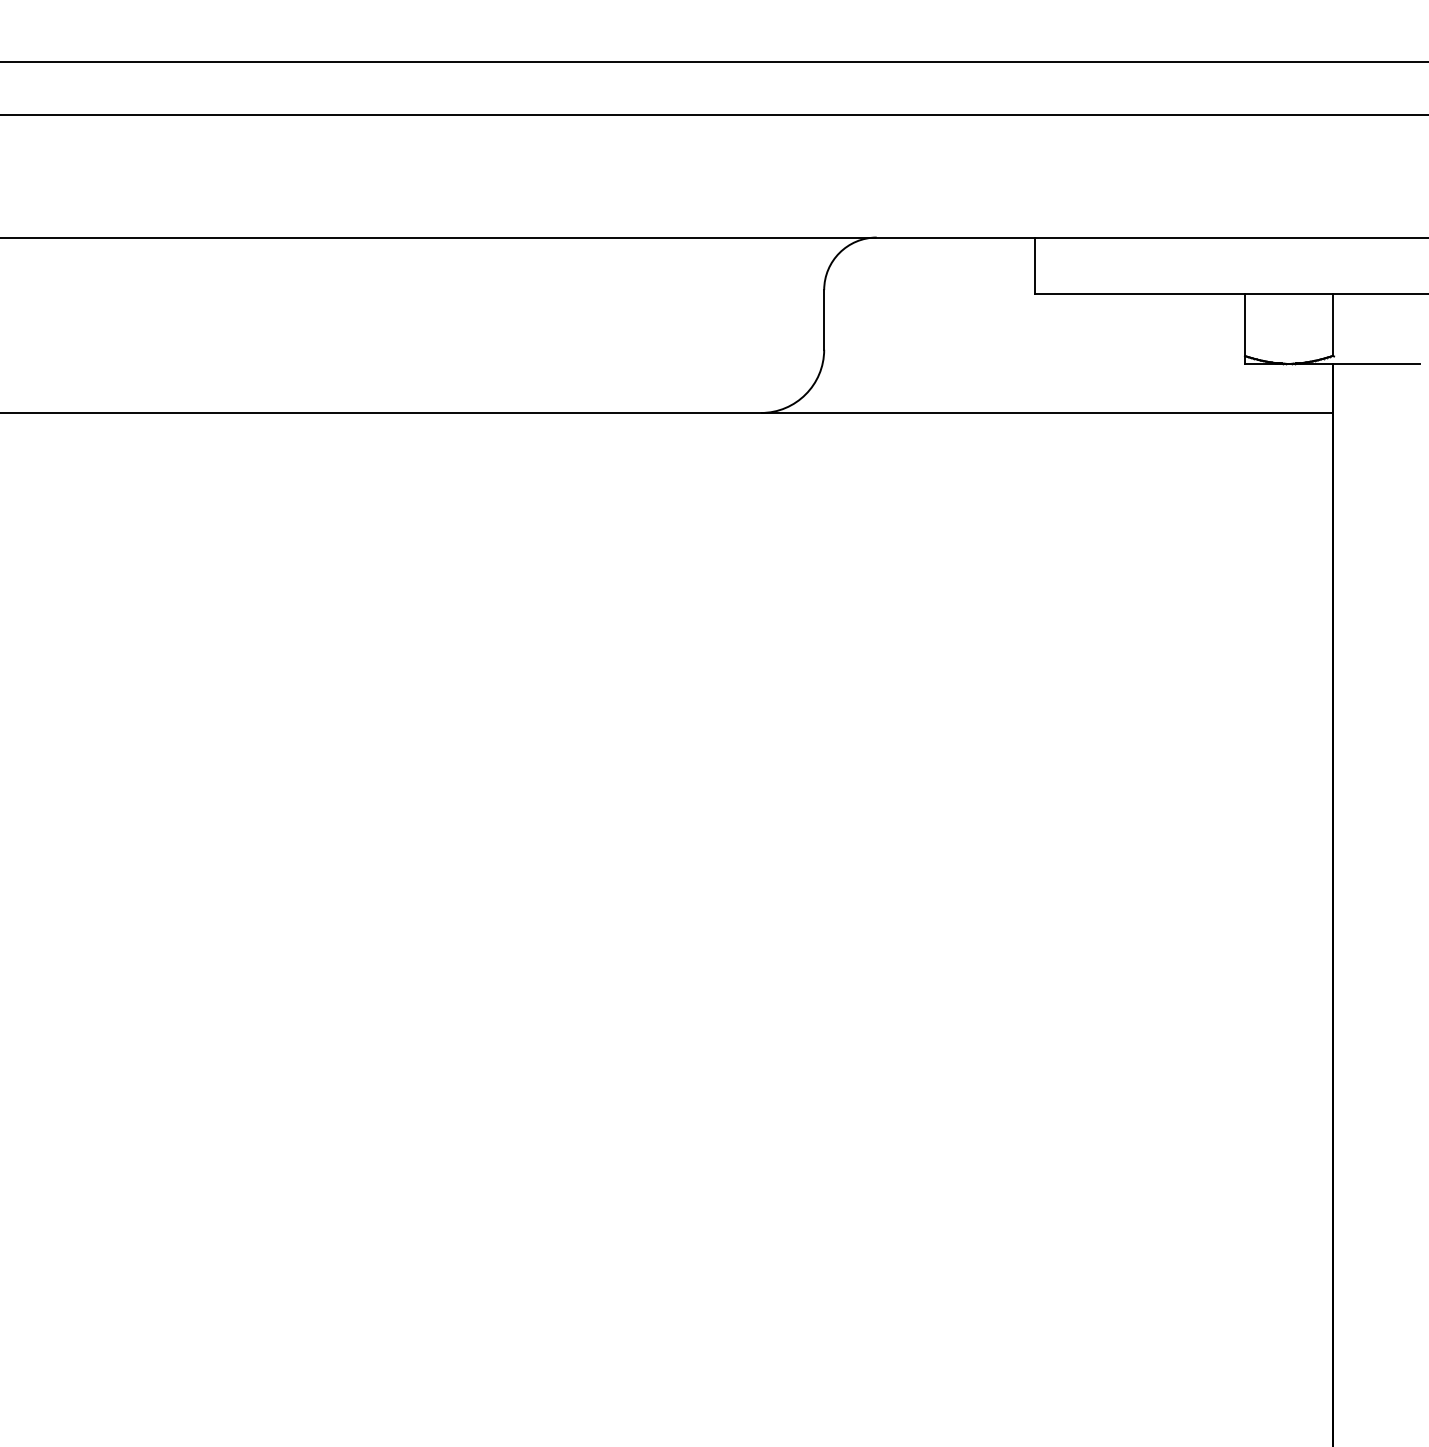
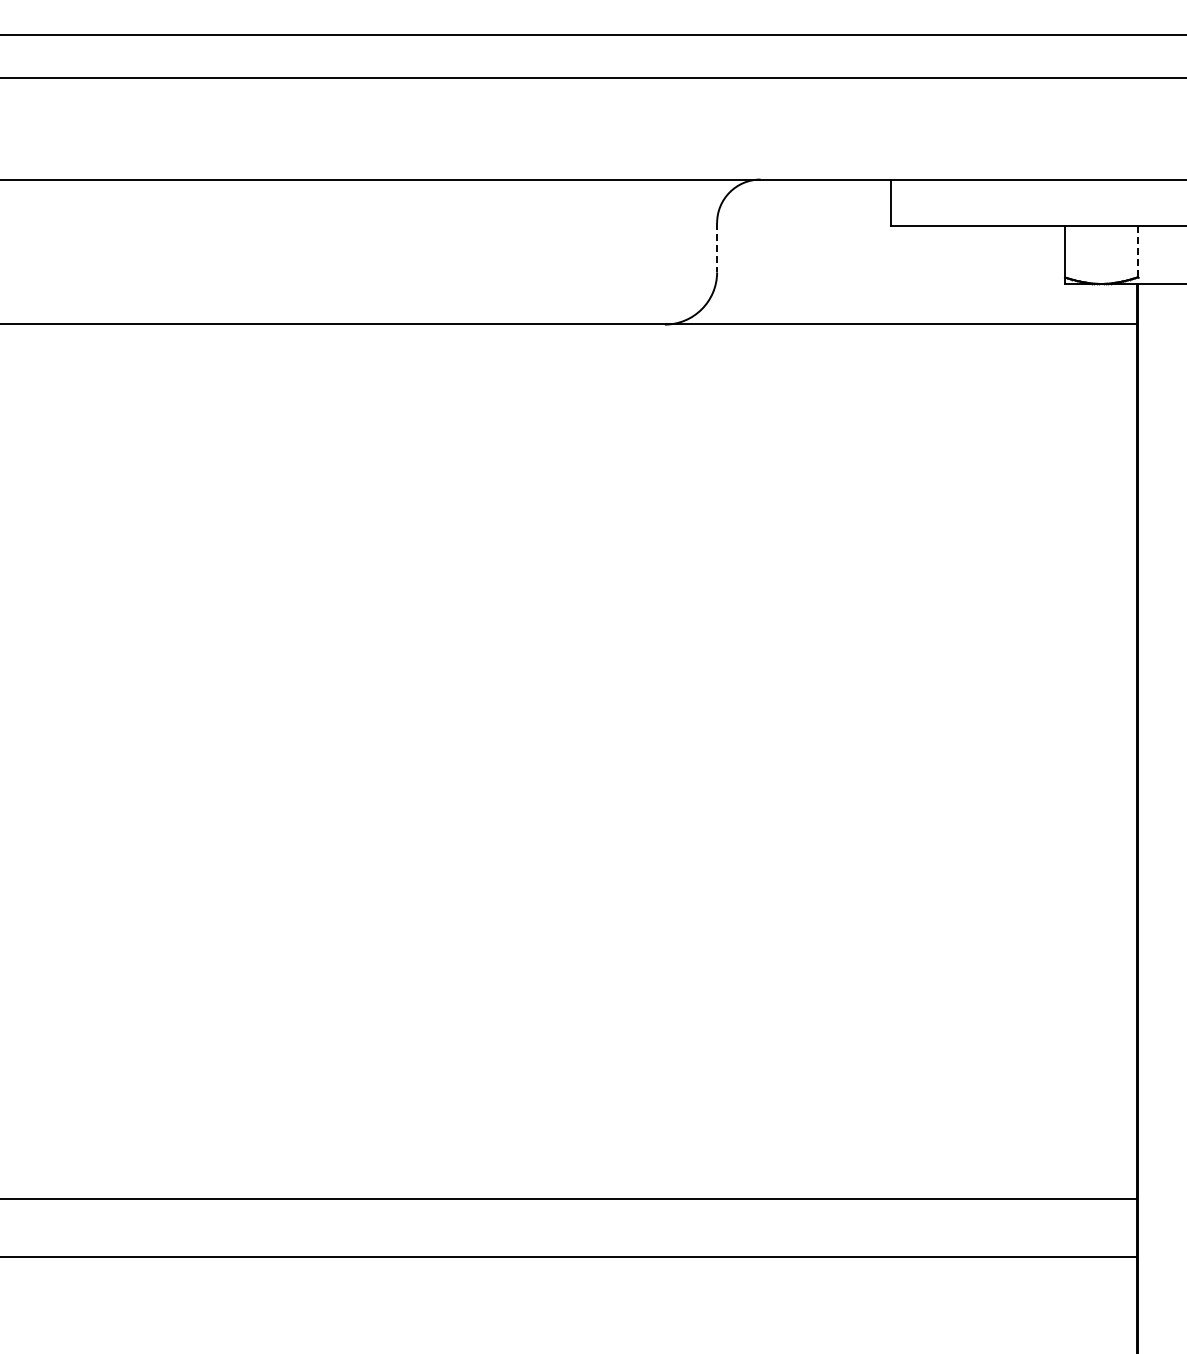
line: (824, 319) -> (717, 247), solid -> dashed
line: (1332, 324) -> (1137, 251), solid -> dashed

